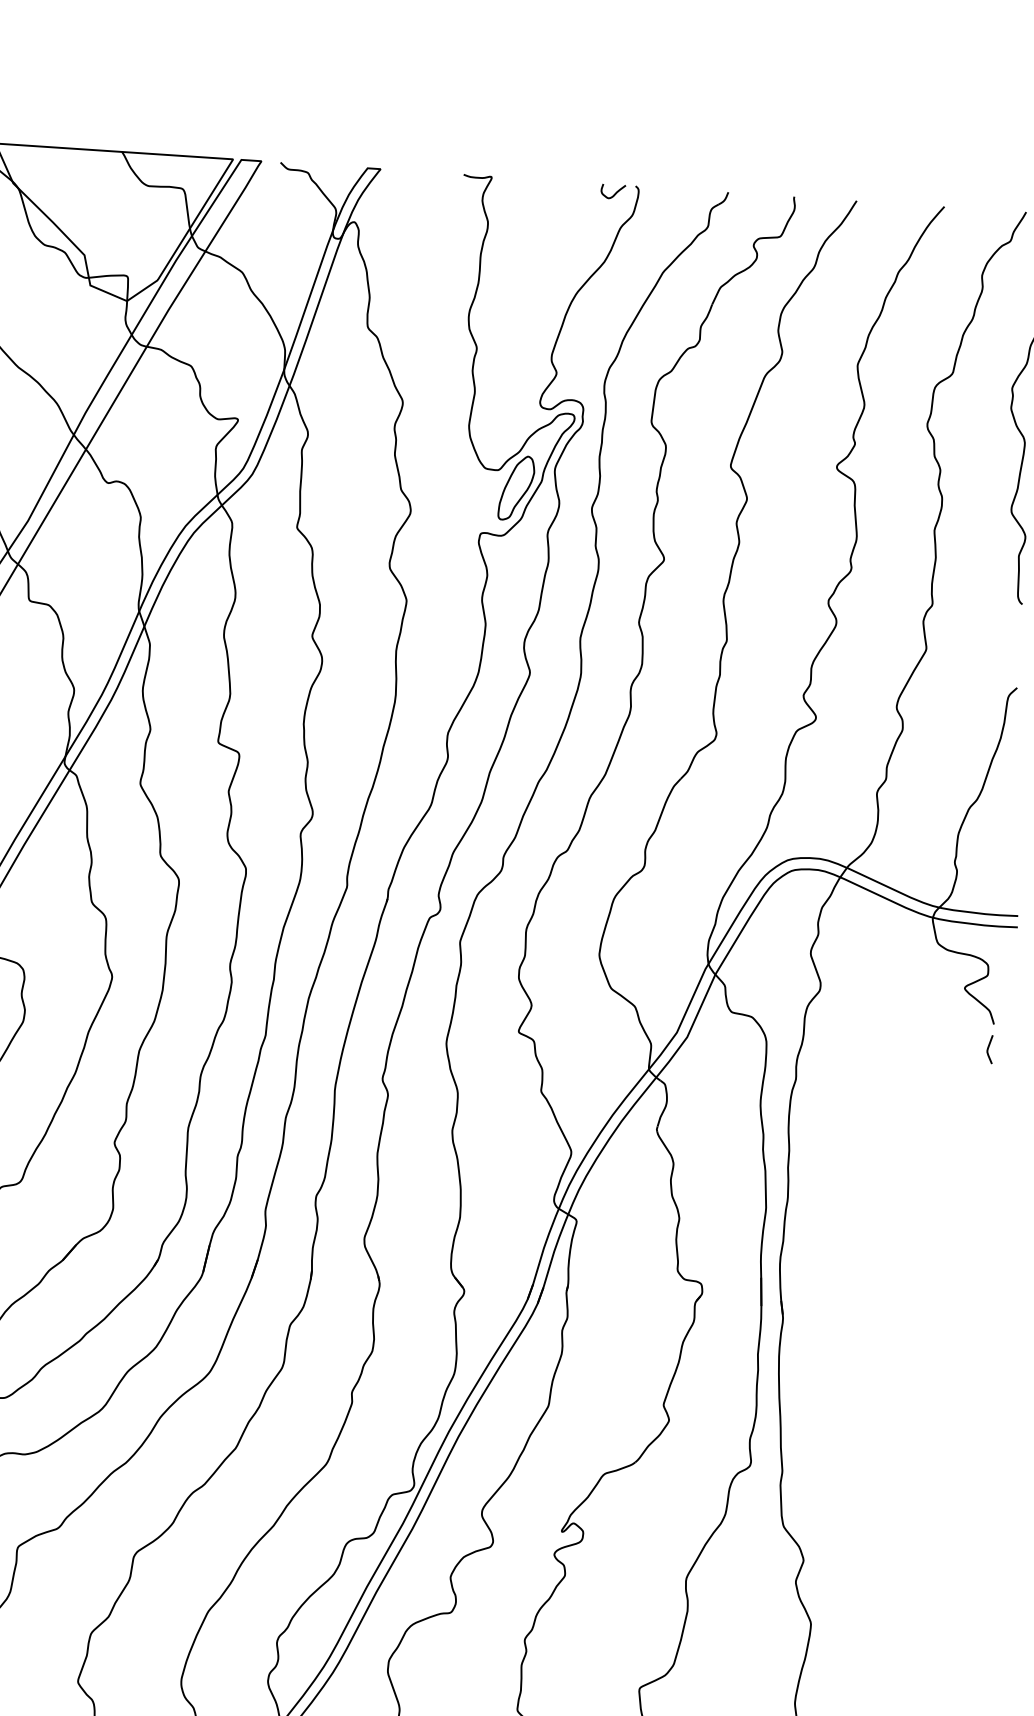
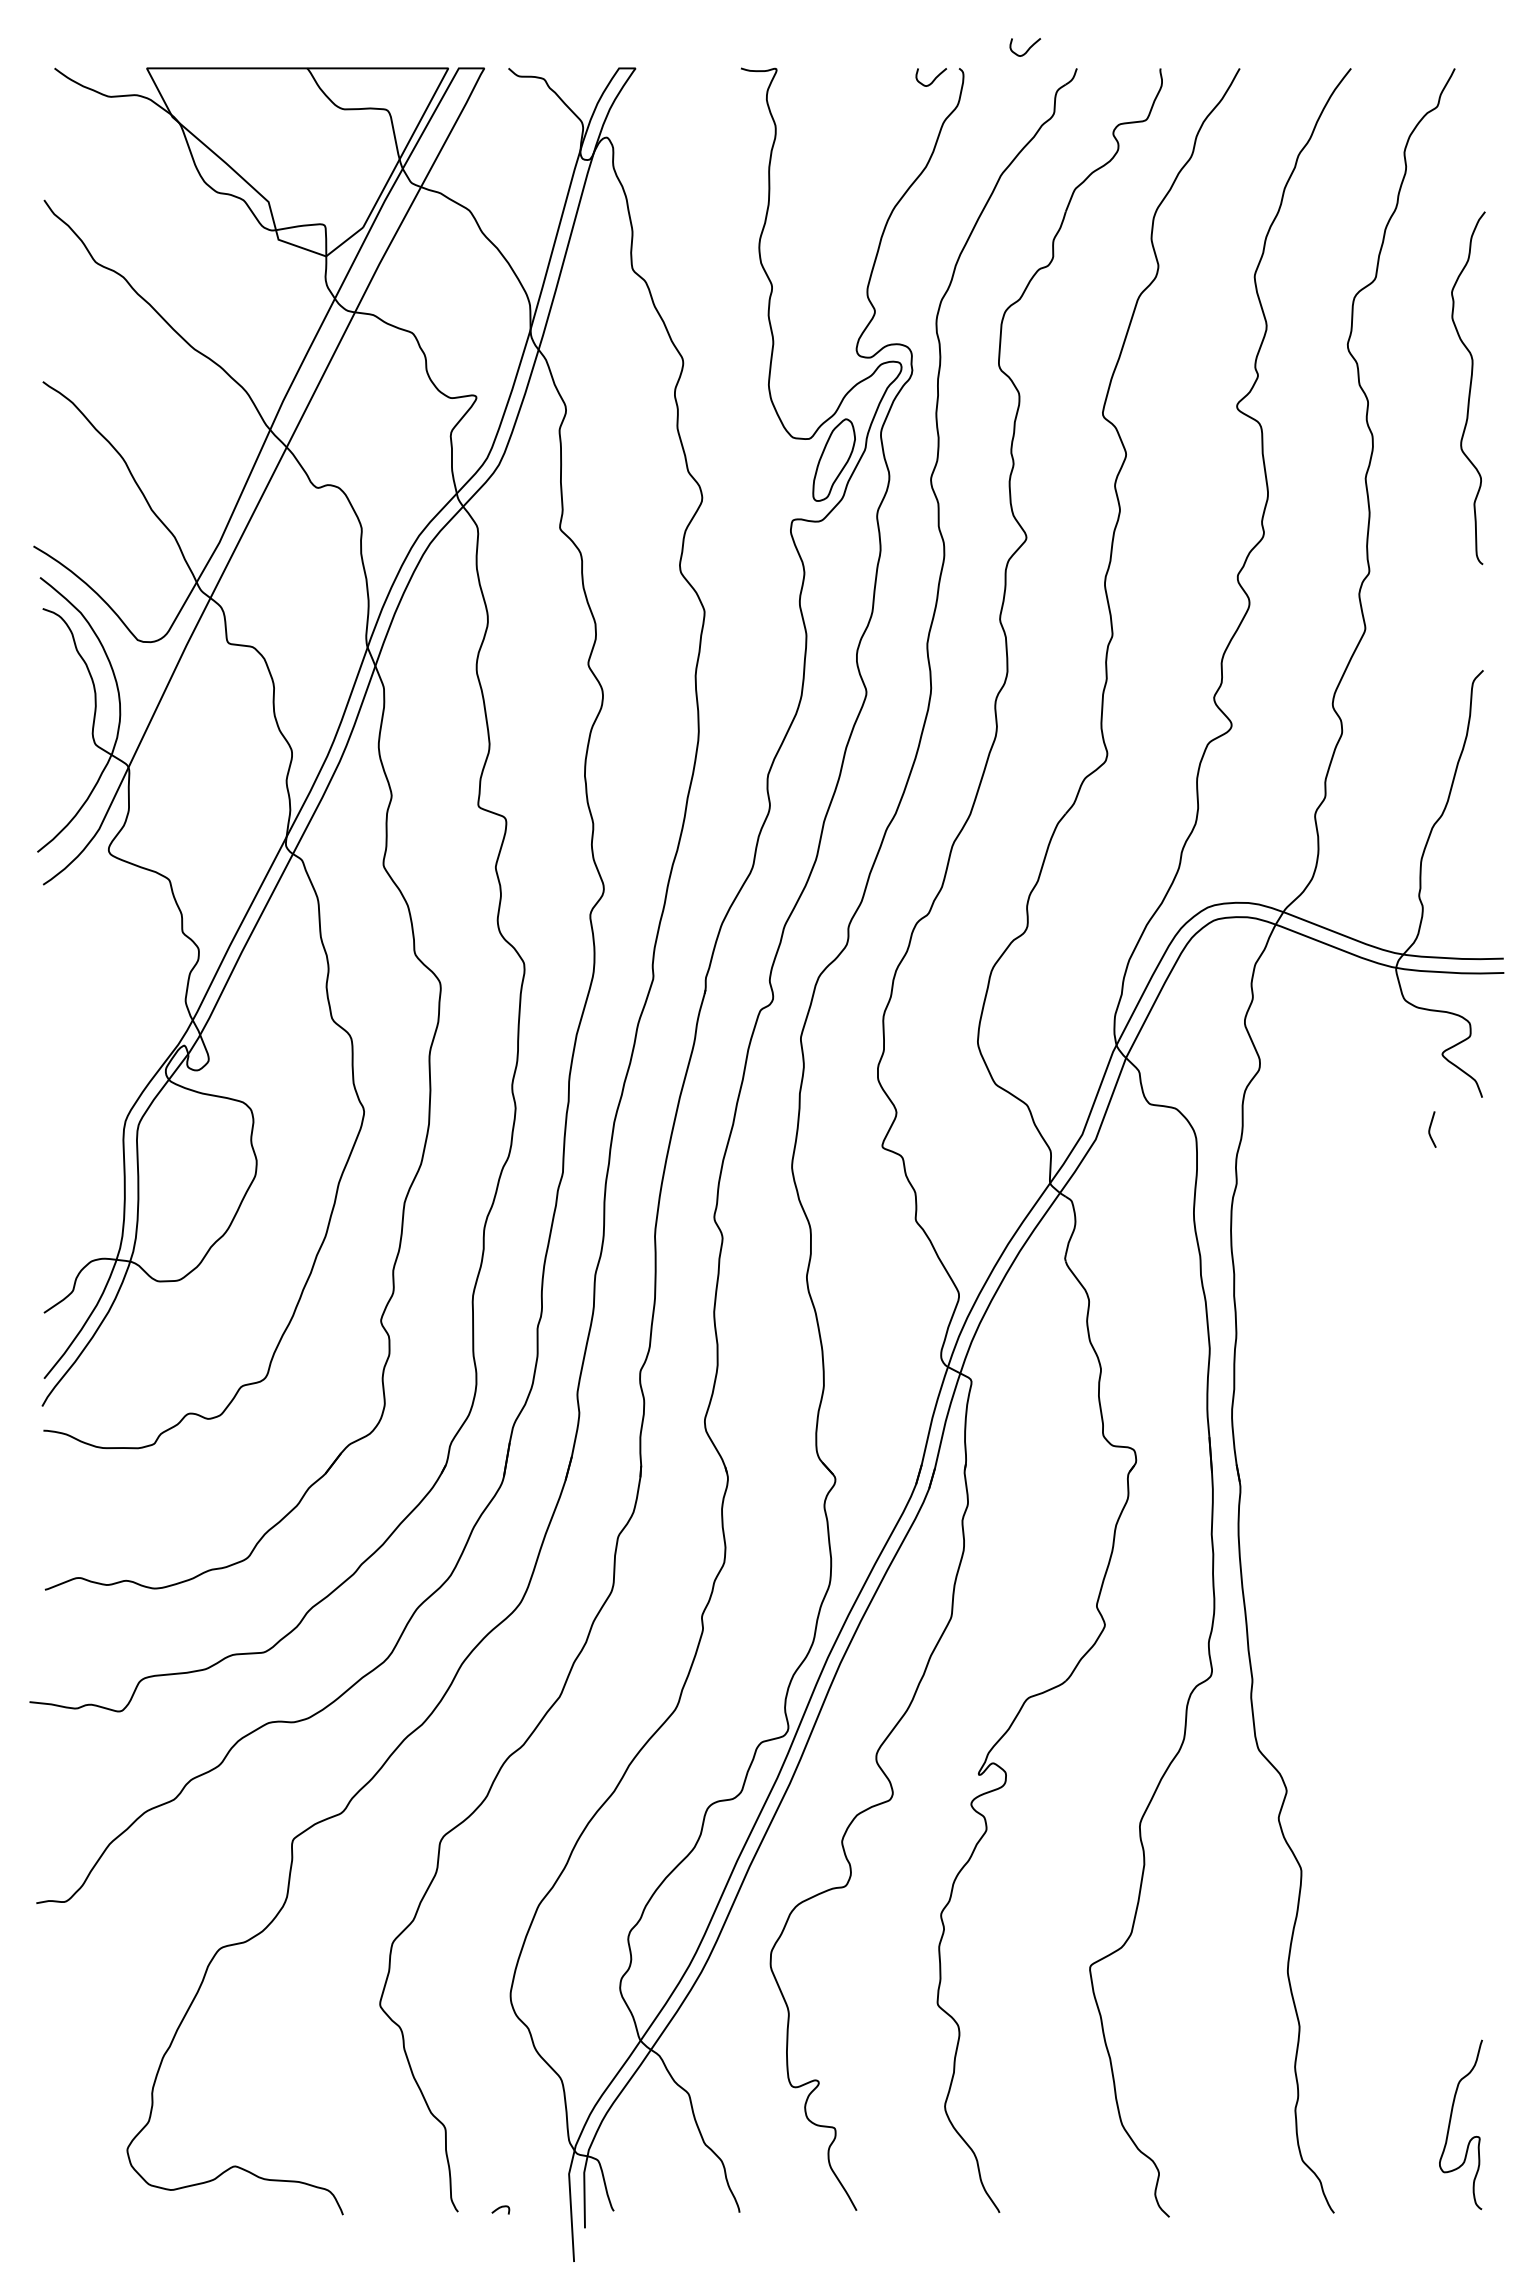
curve: (690, 174) -> (1027, 49), added
curve: (988, 1049) -> (1430, 1129), moved

